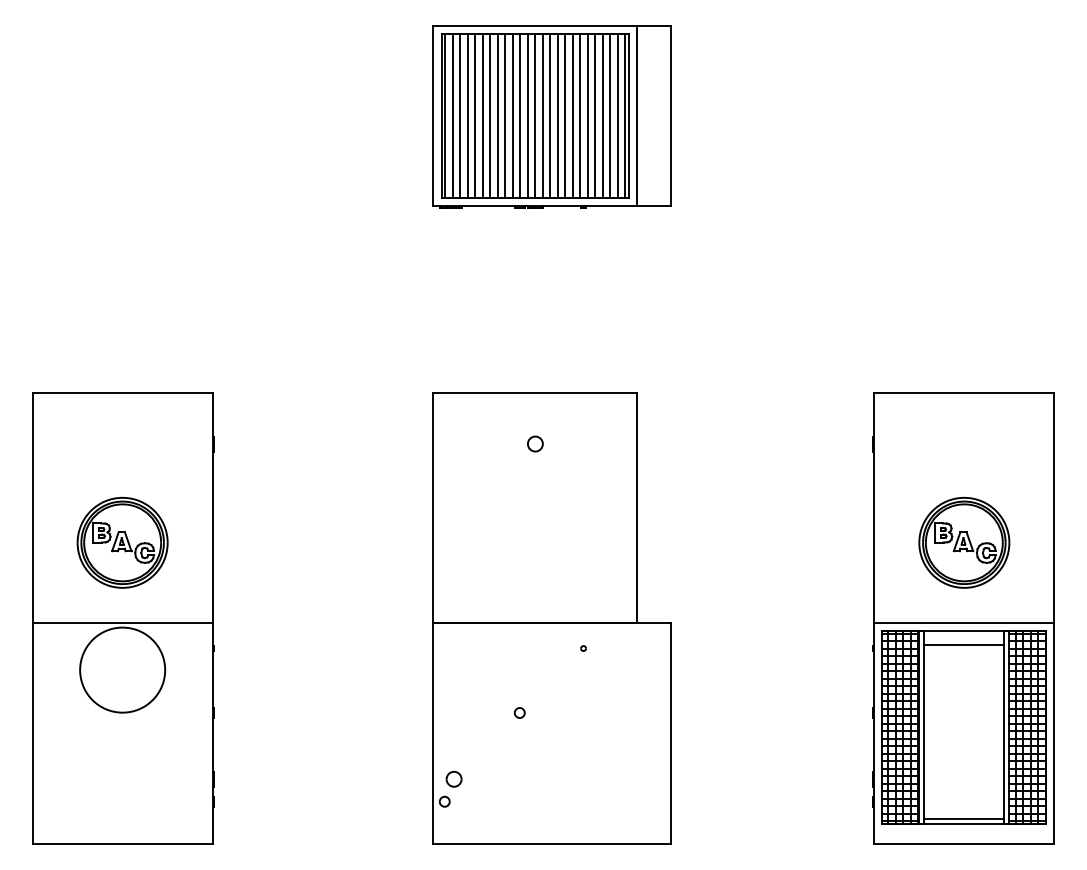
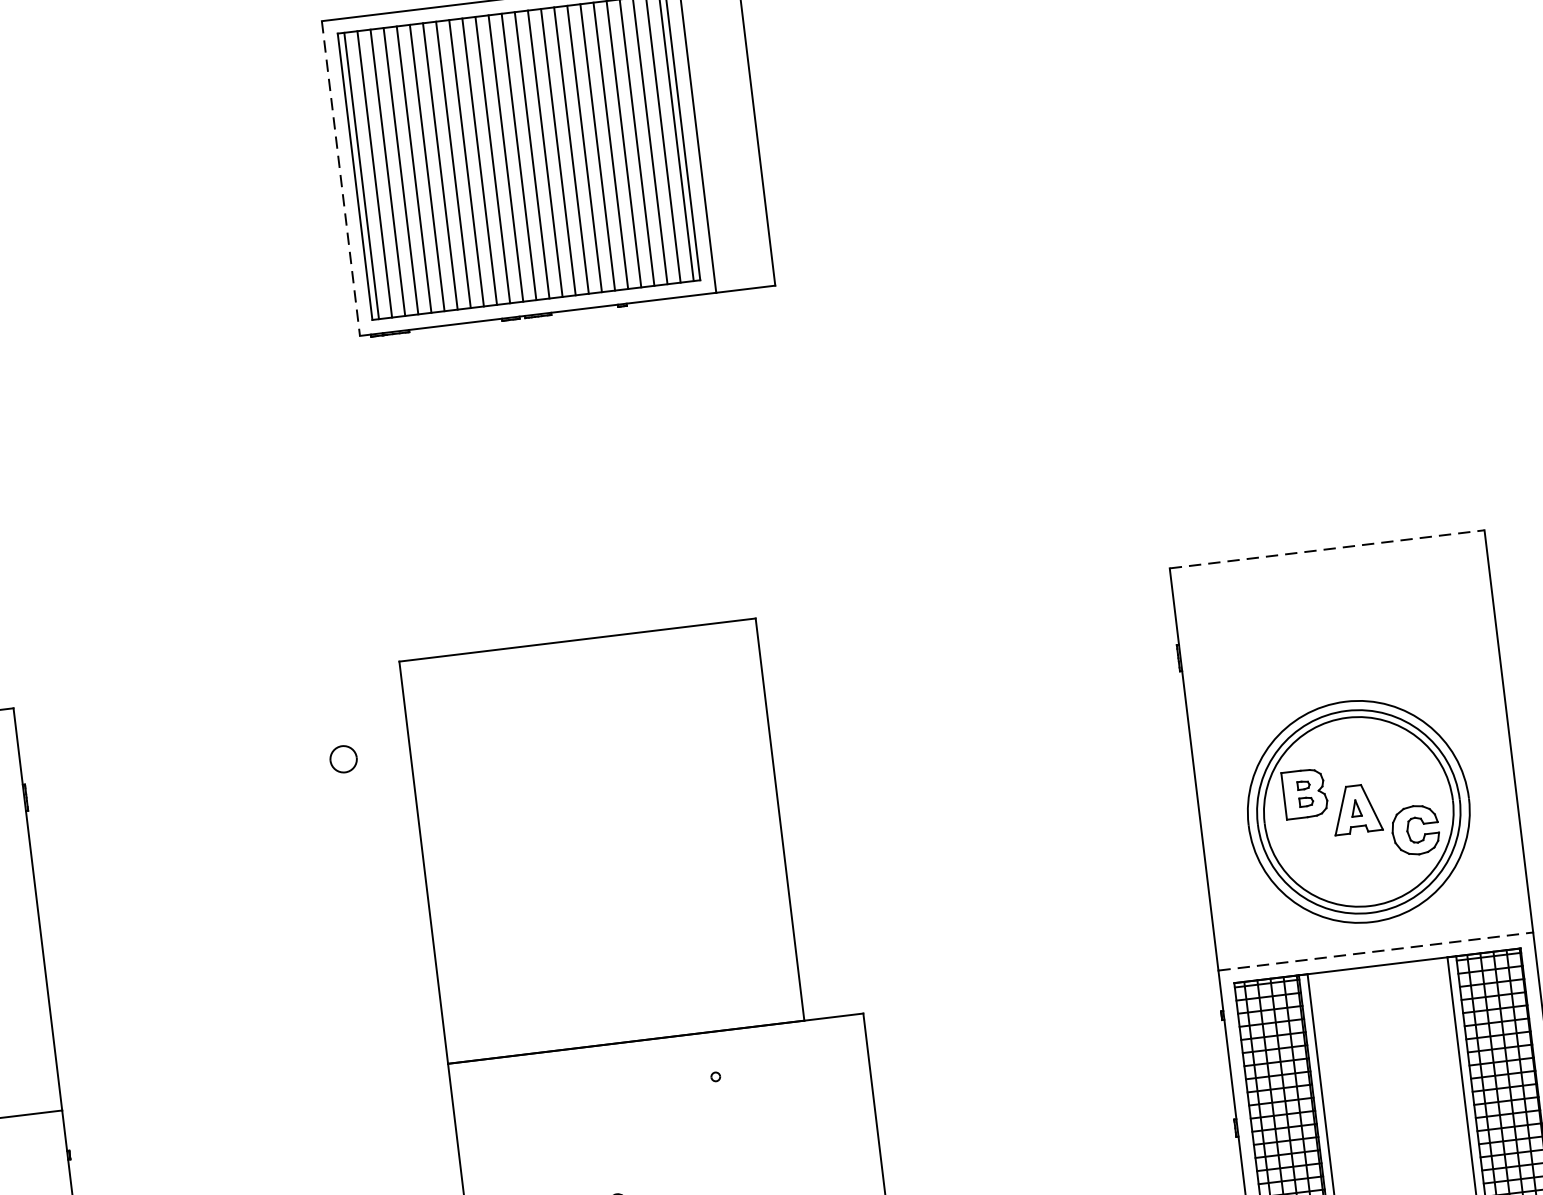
line: (433, 116) -> (340, 178), solid -> dashed
line: (964, 392) -> (1327, 548), solid -> dashed
part: (535, 443) -> (343, 758), moved
part: (964, 542) -> (1359, 810), size x1.4
line: (964, 622) -> (1375, 950), solid -> dashed
line: (964, 644) -> (1380, 989), removed

